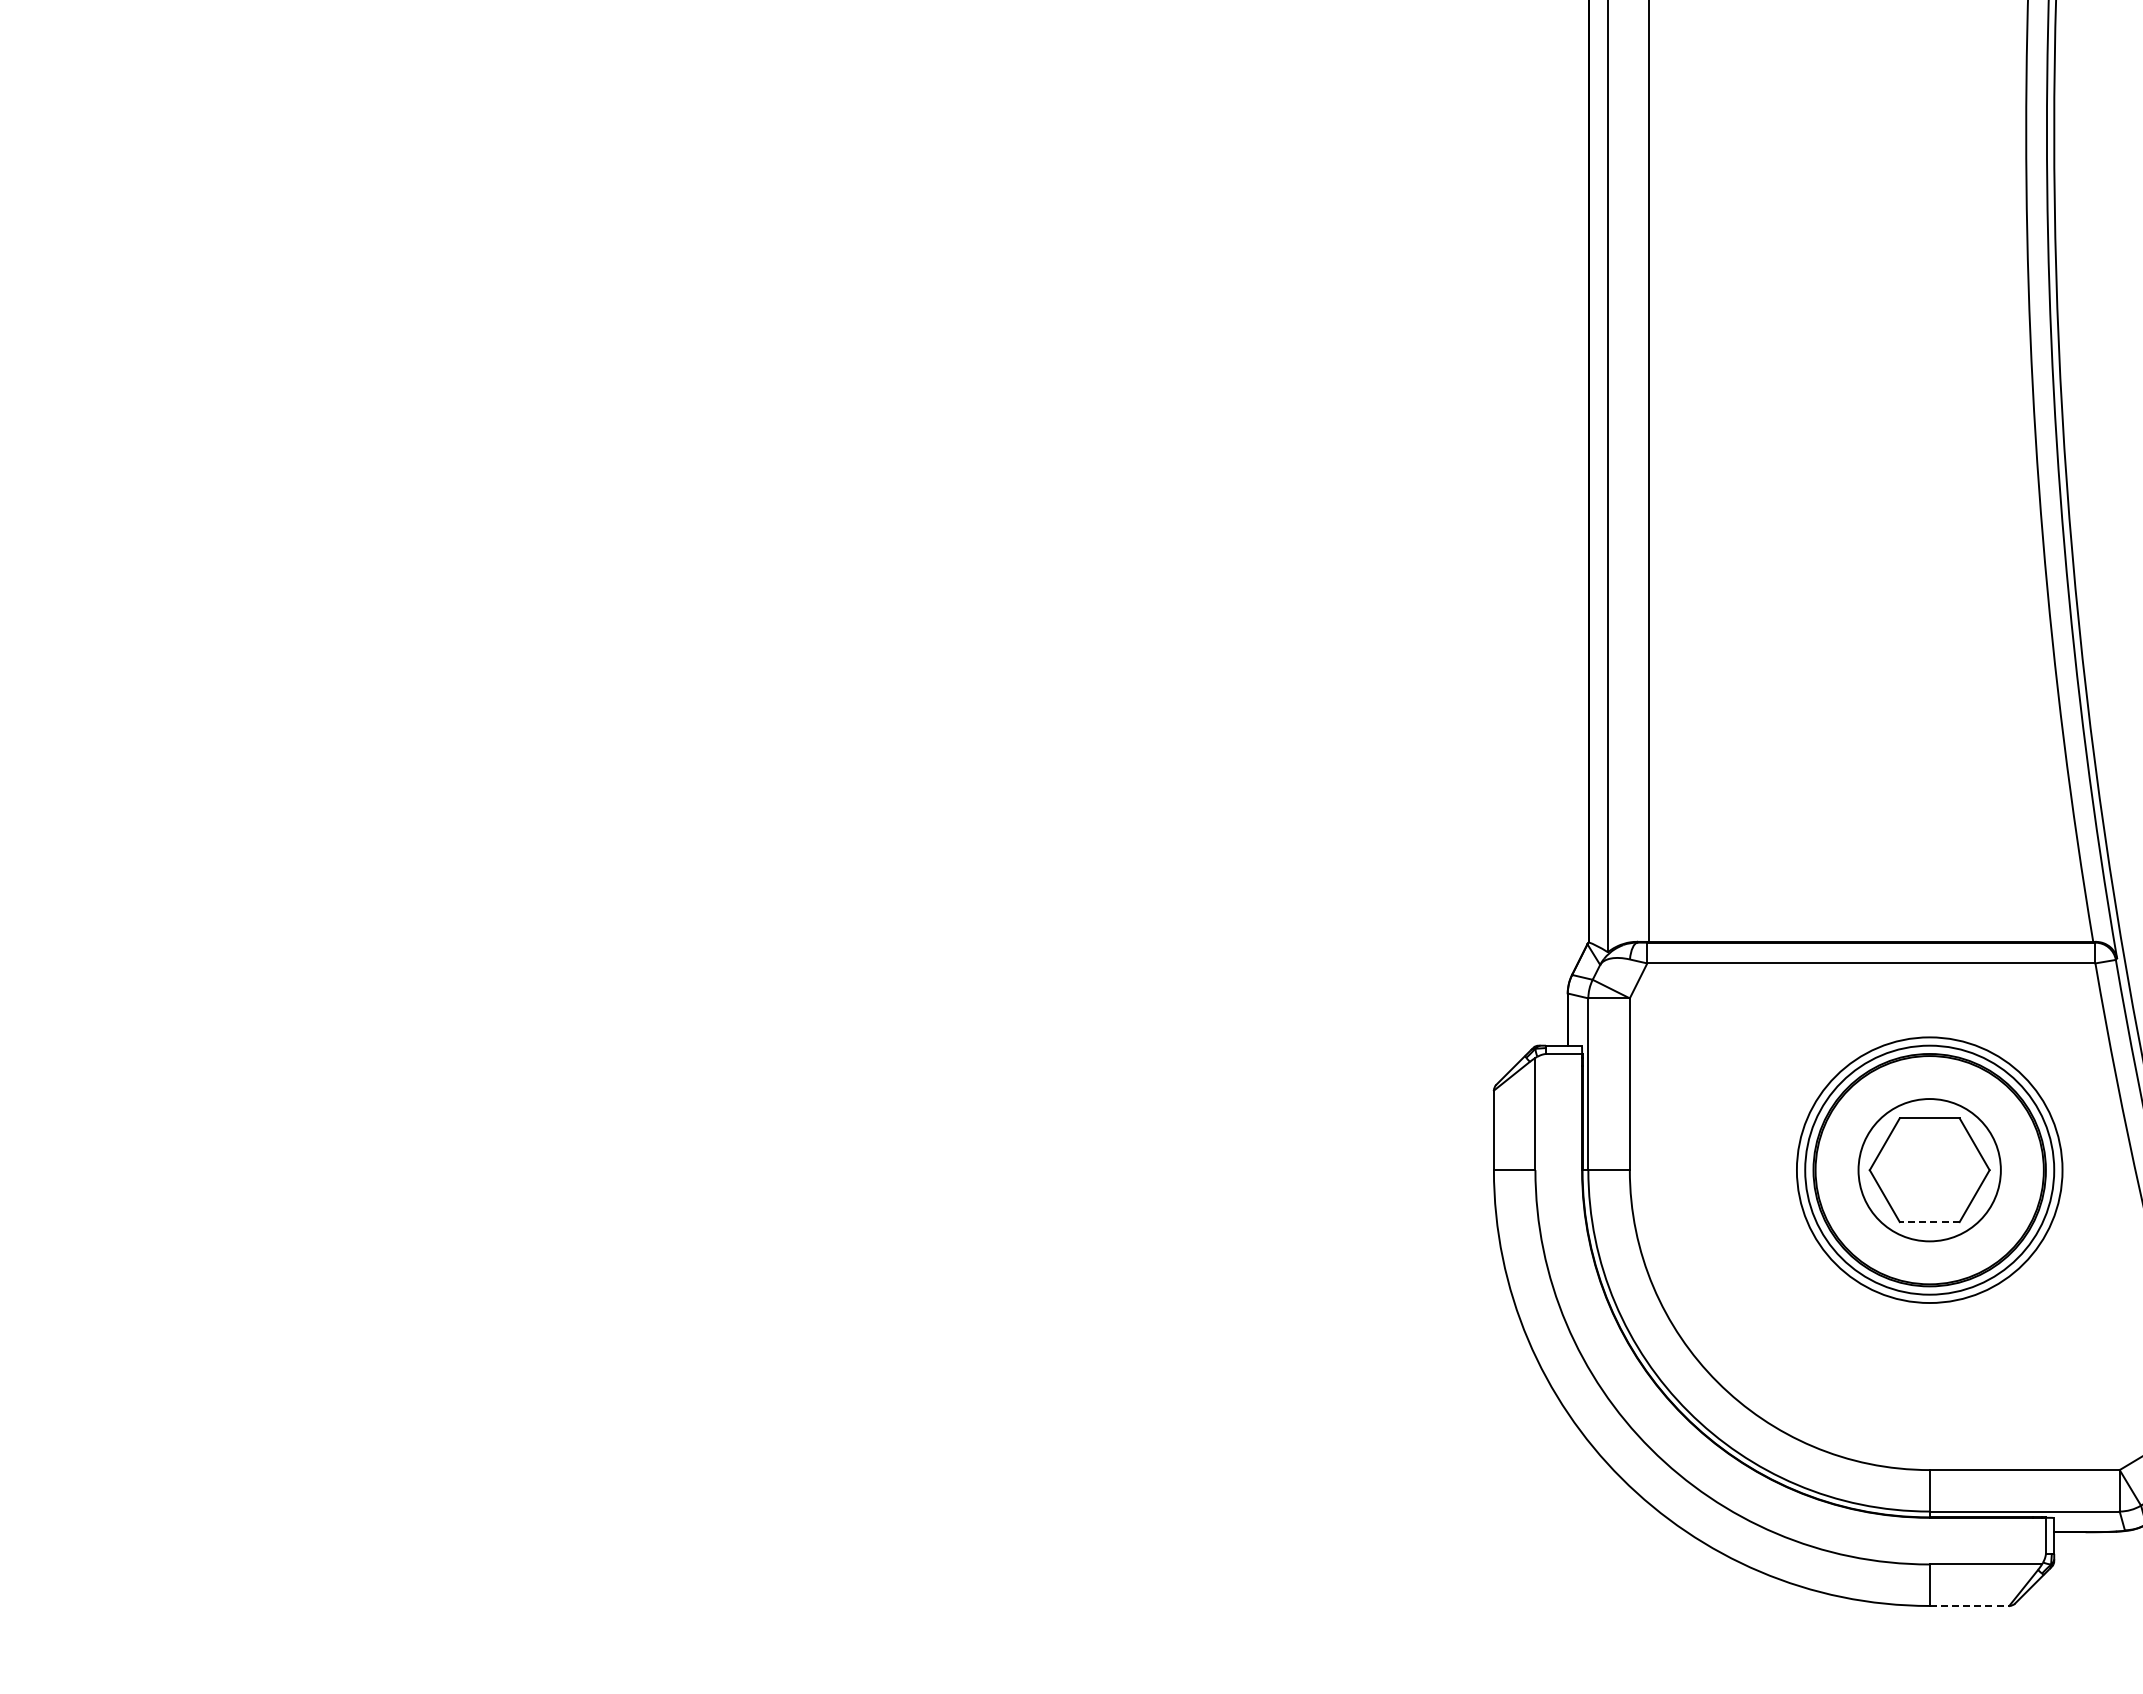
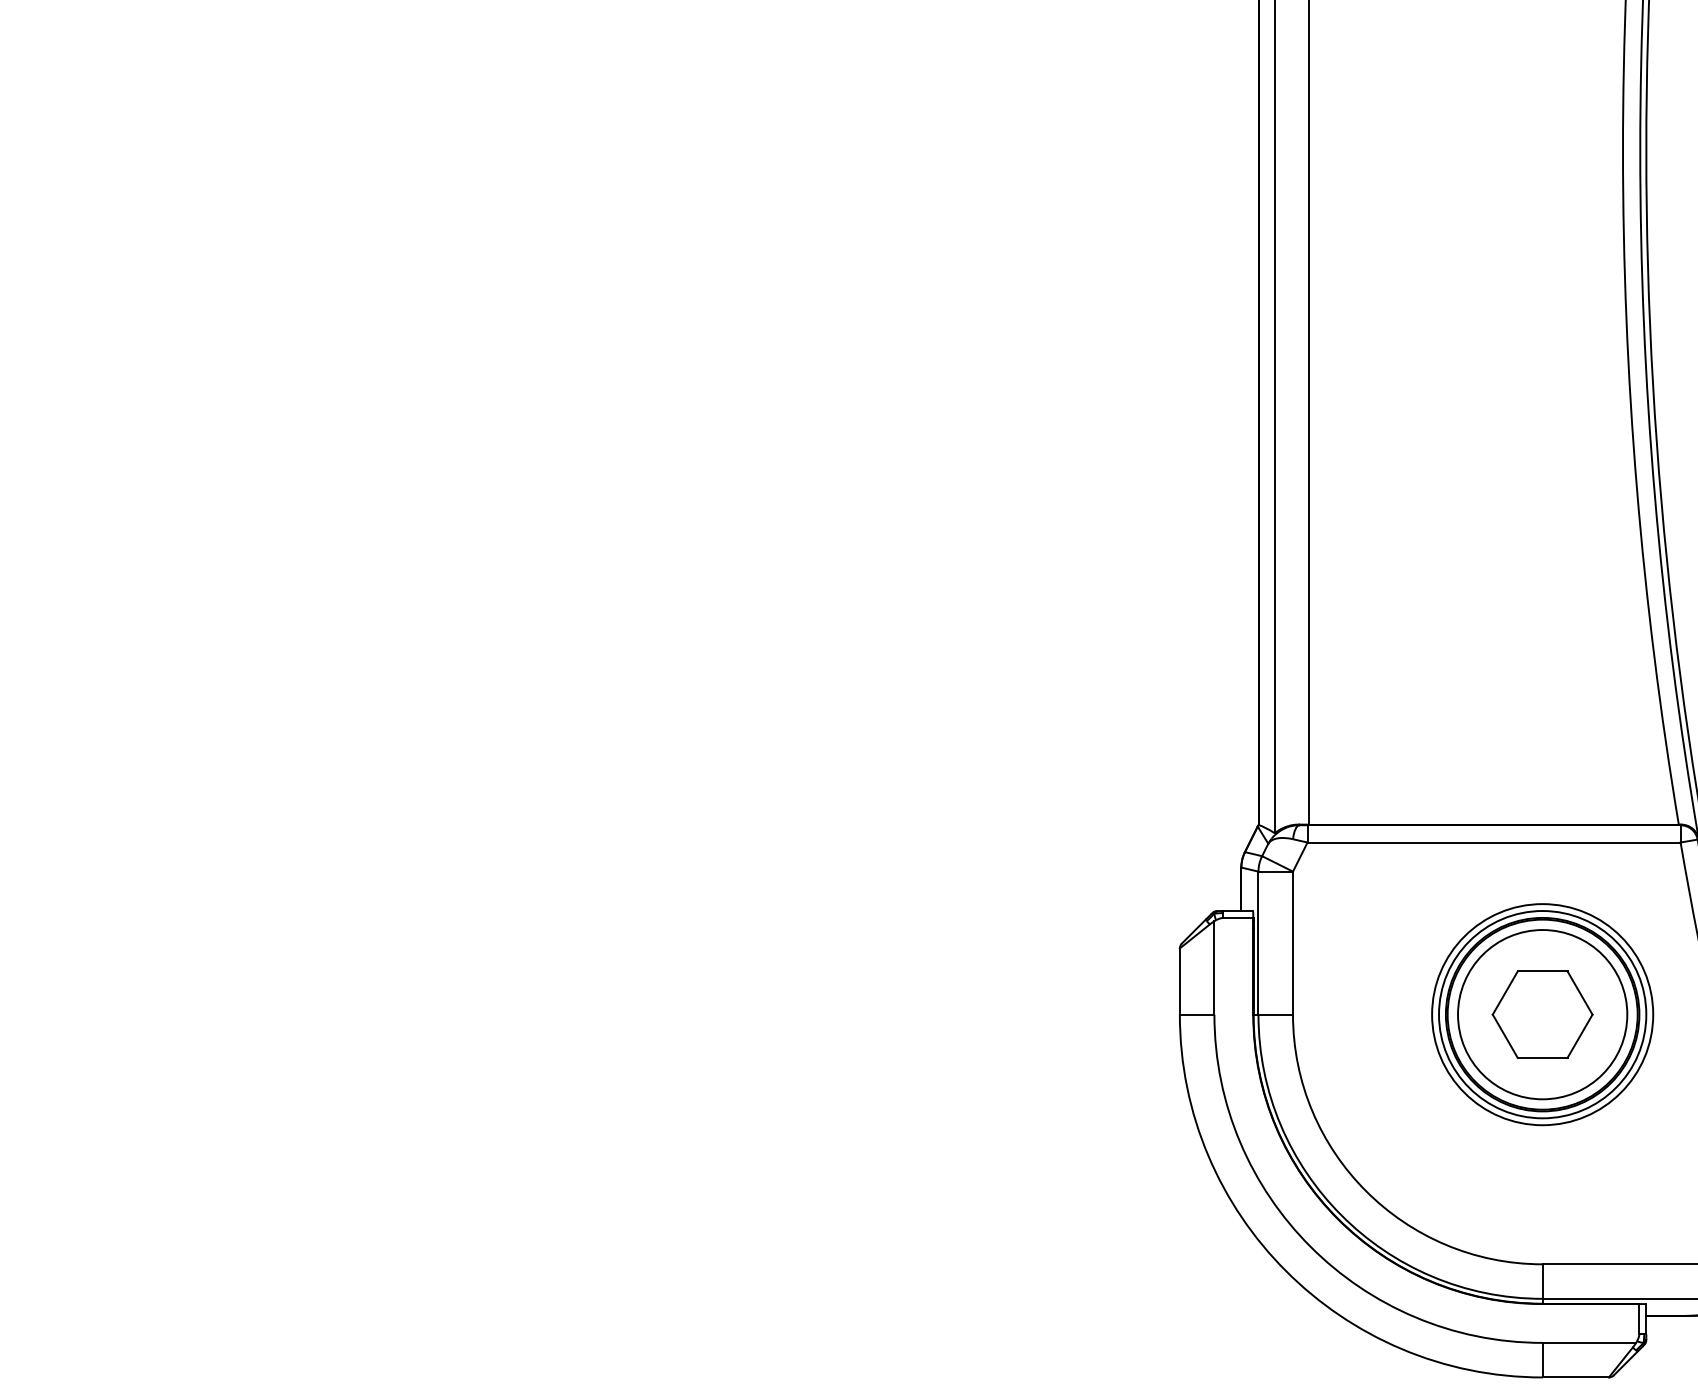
circle: (1929, 1169) -> (1542, 1014), size x1.43
line: (1929, 1222) -> (1542, 1058), dashed -> solid
line: (1969, 1605) -> (1575, 1377), dashed -> solid

